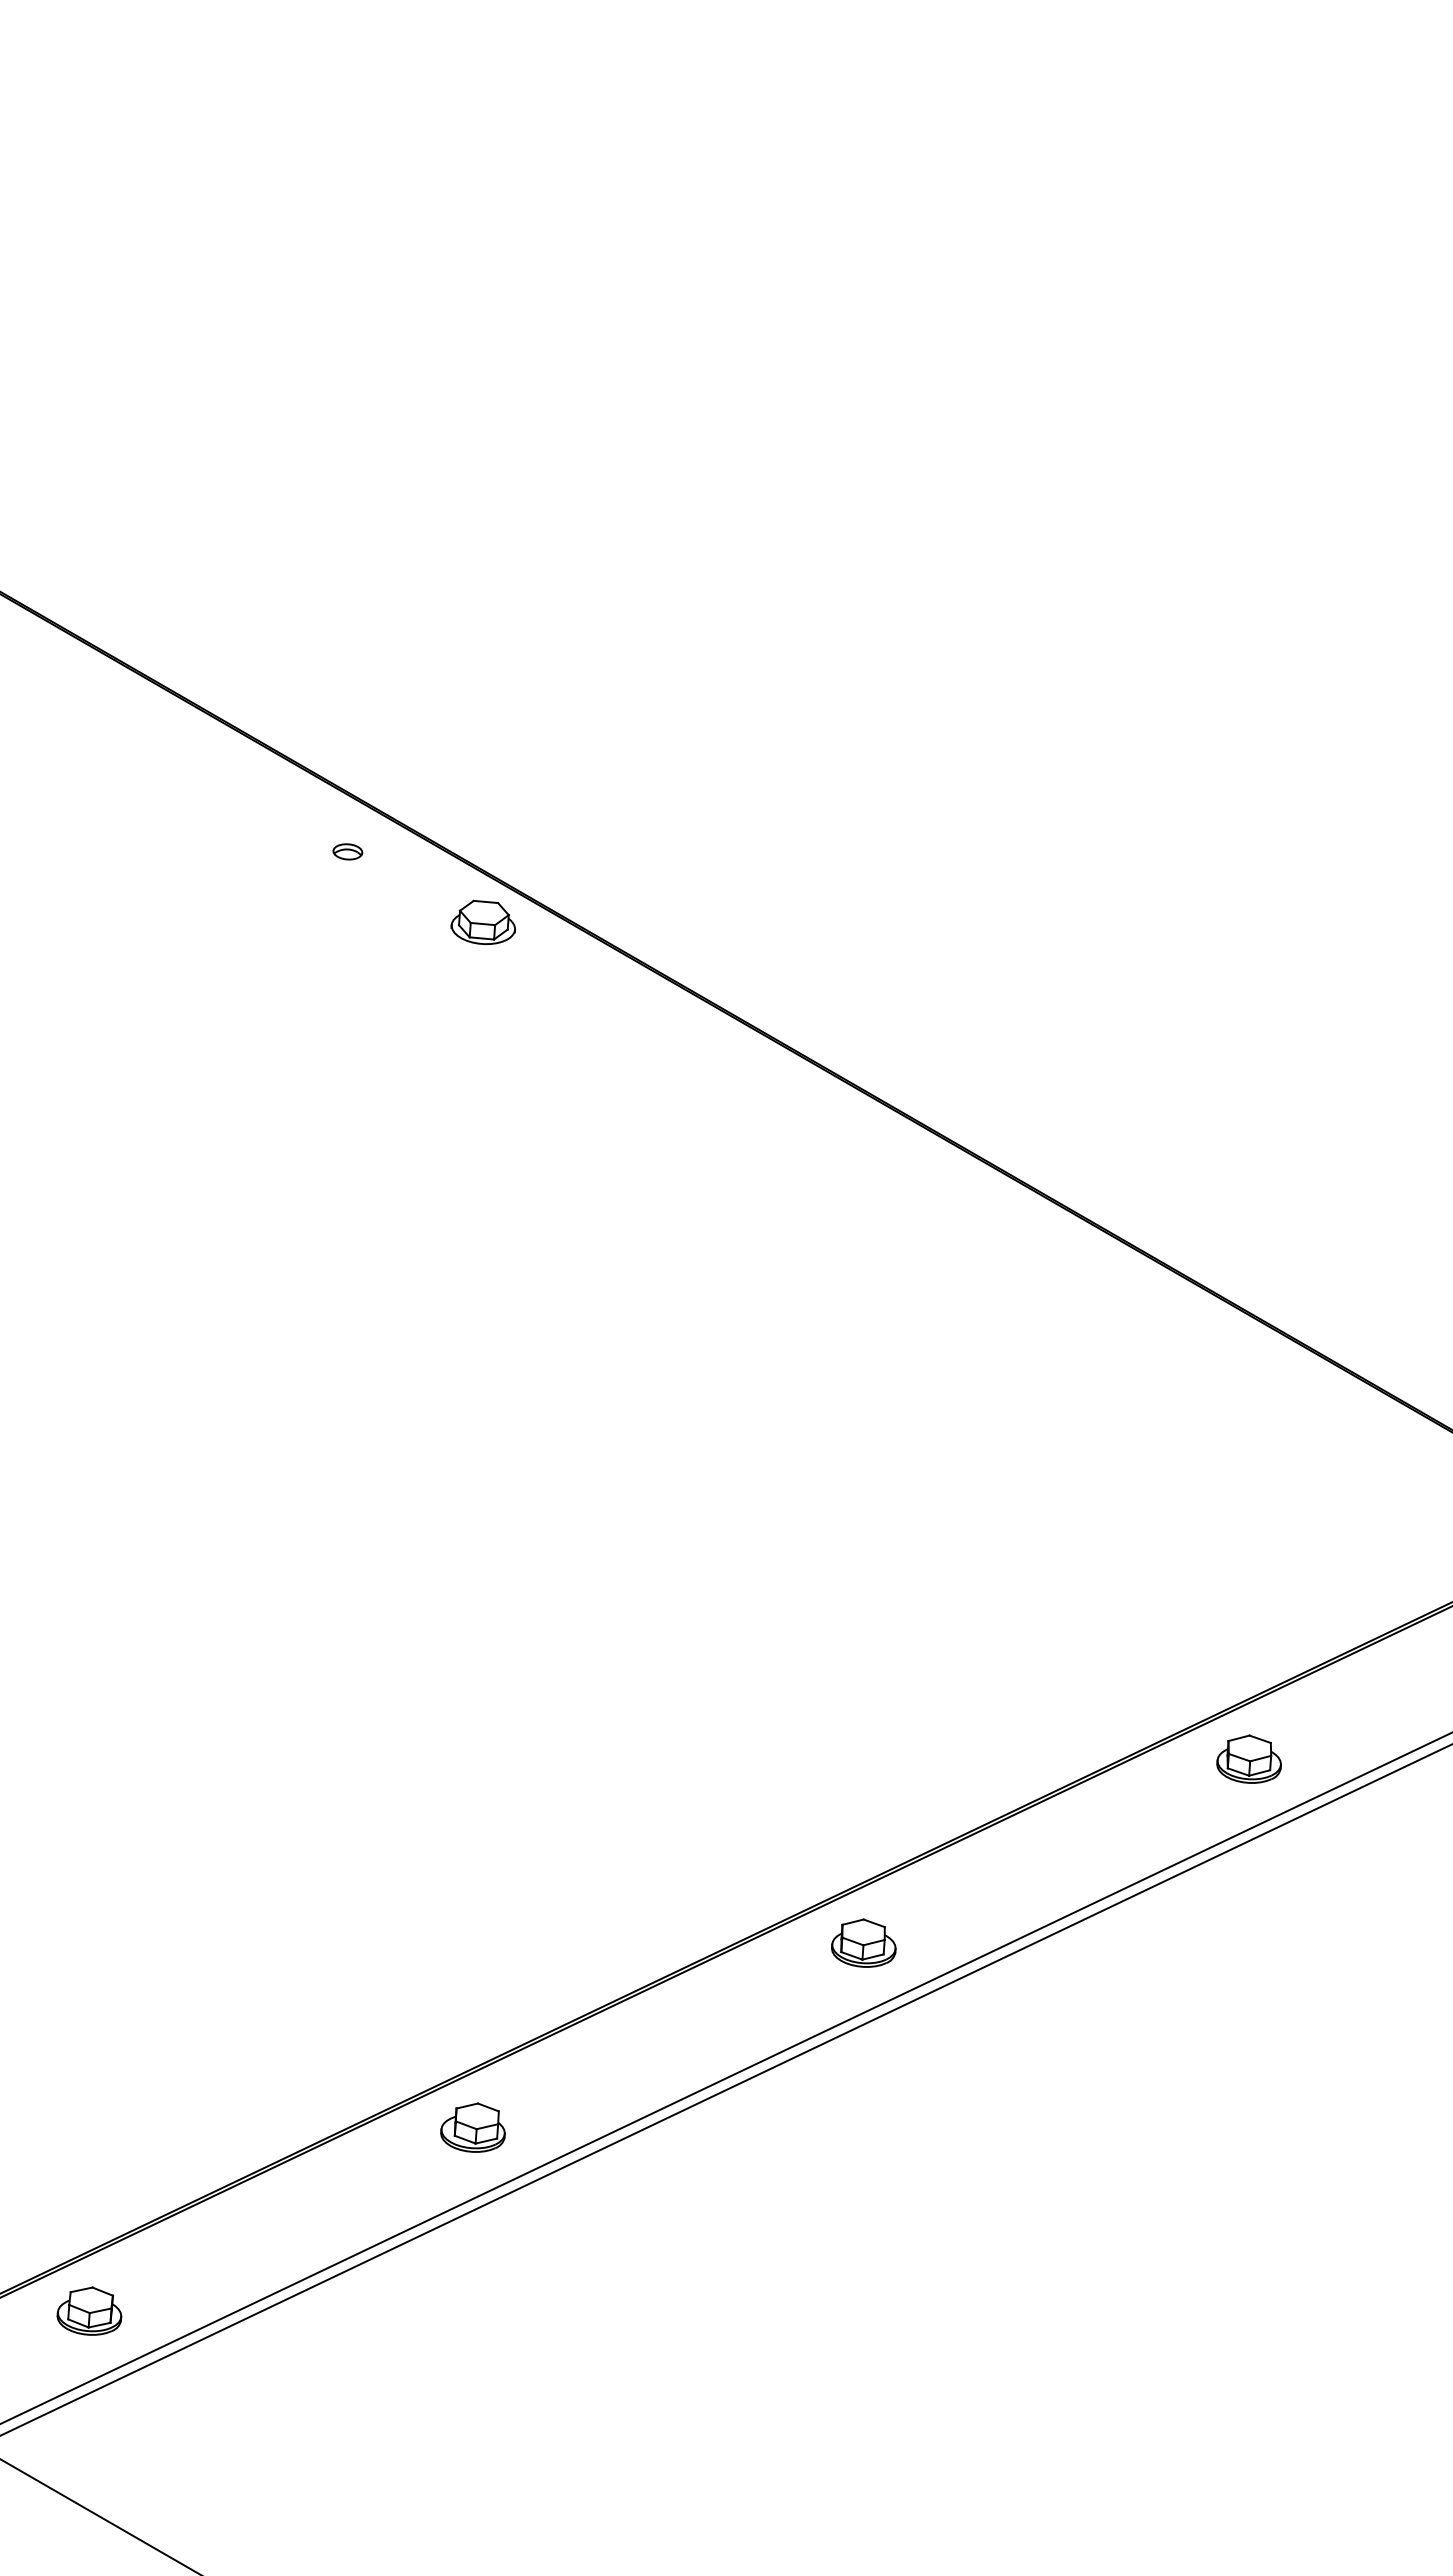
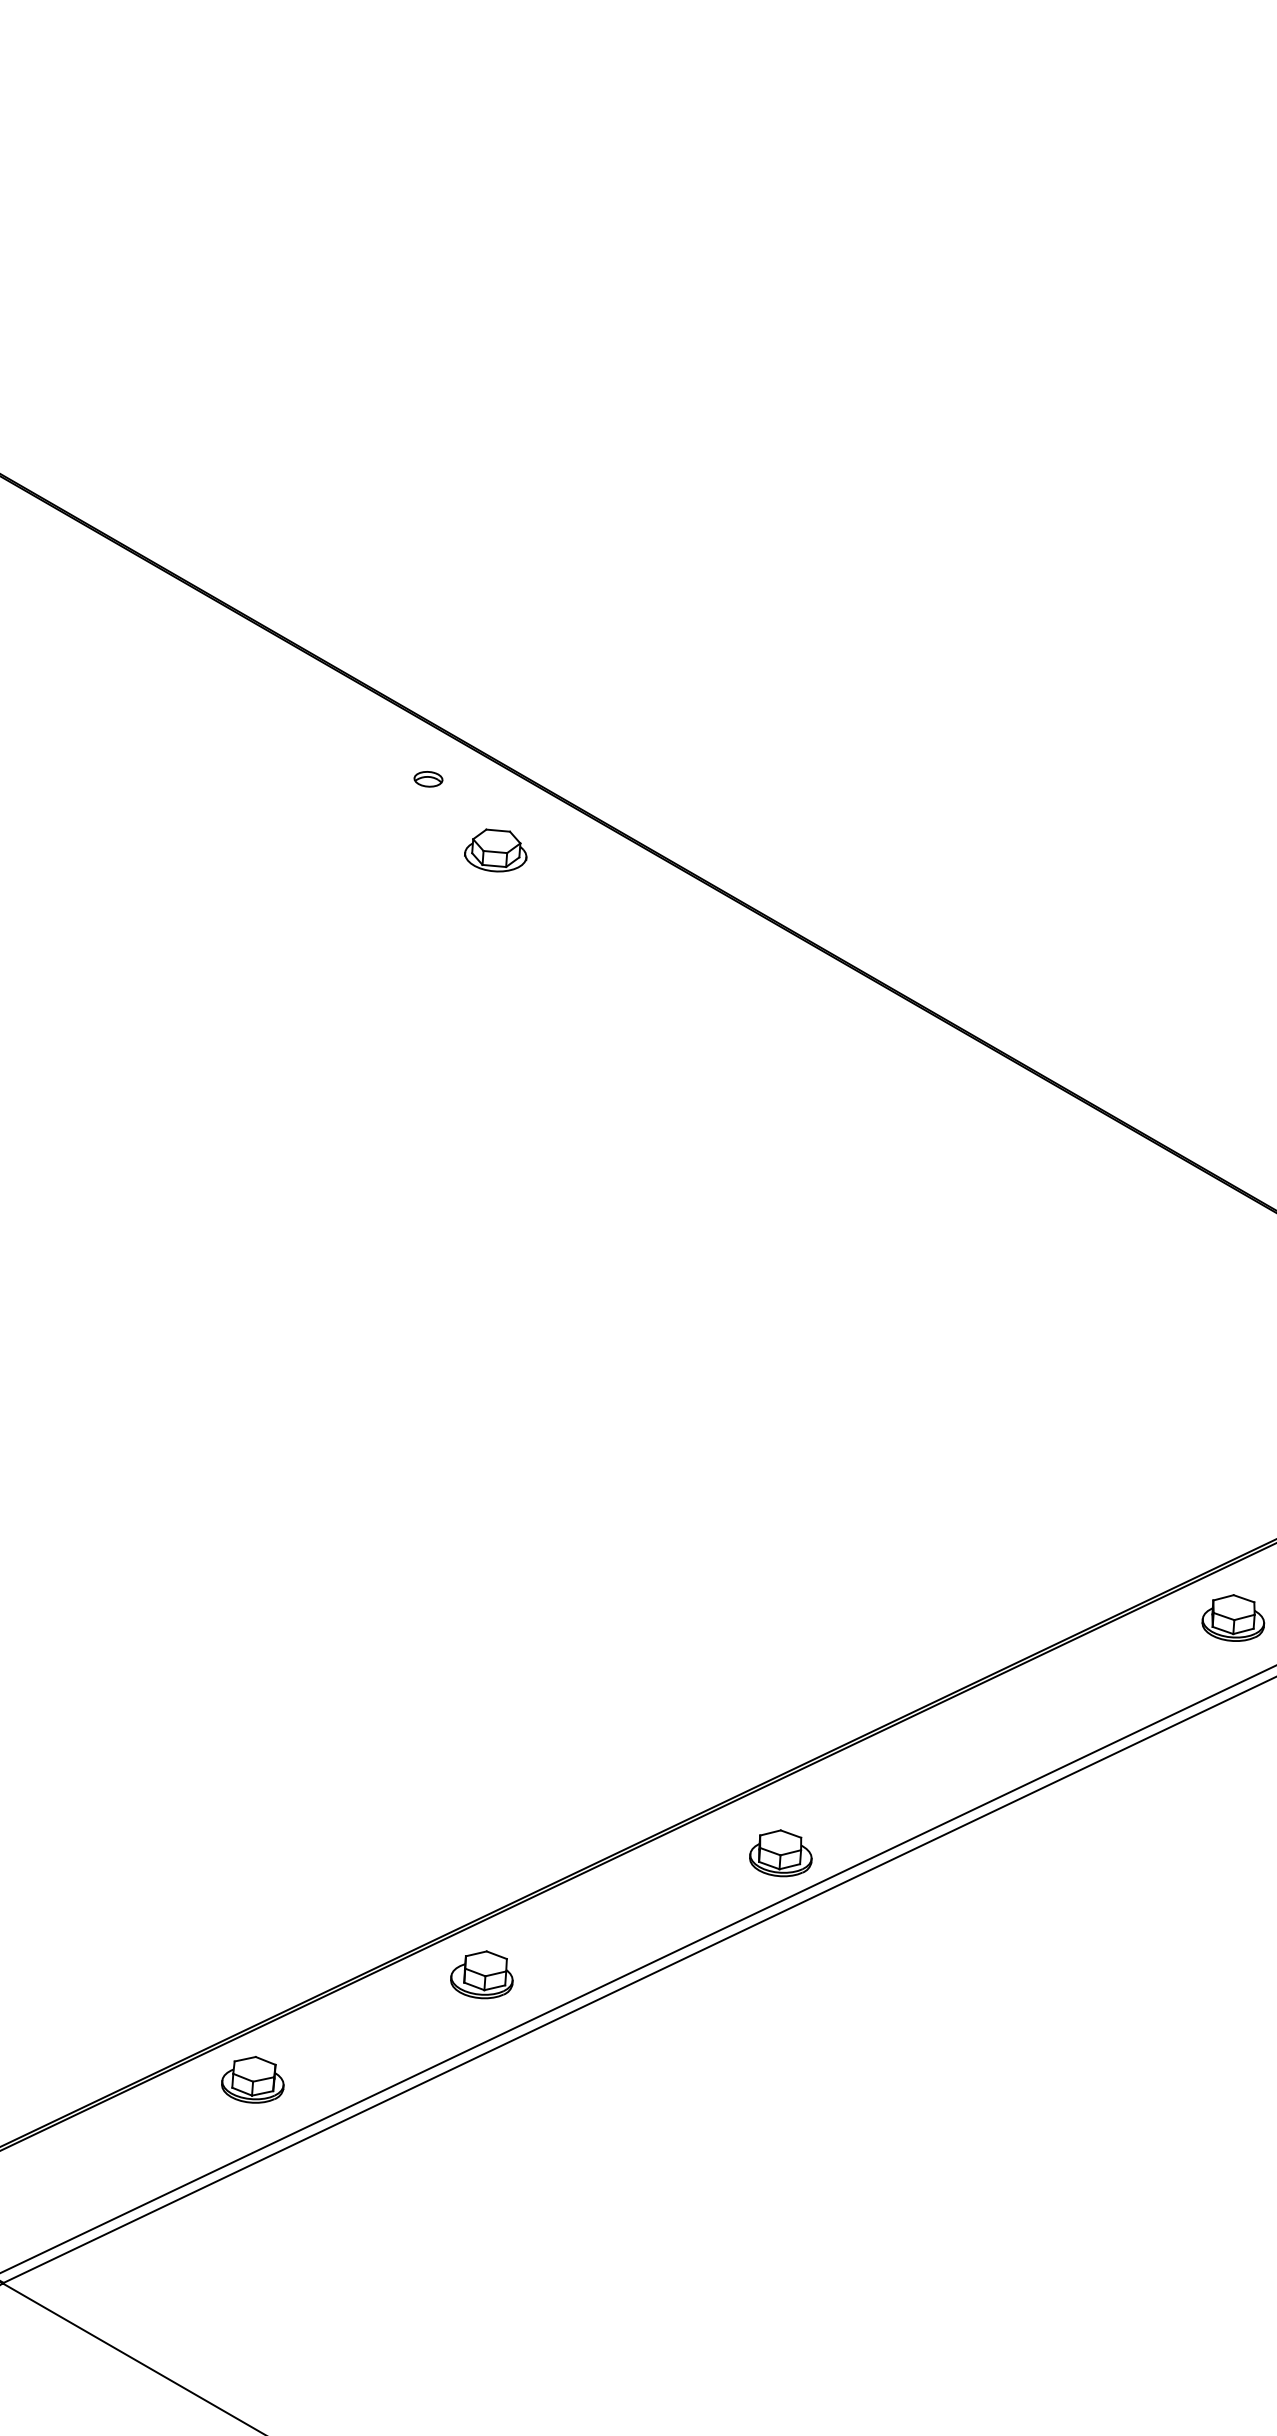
part: (347, 851) -> (428, 778), moved
part: (482, 921) -> (494, 849), moved
part: (863, 1942) -> (780, 1852), moved
part: (89, 2310) -> (252, 2079), moved

